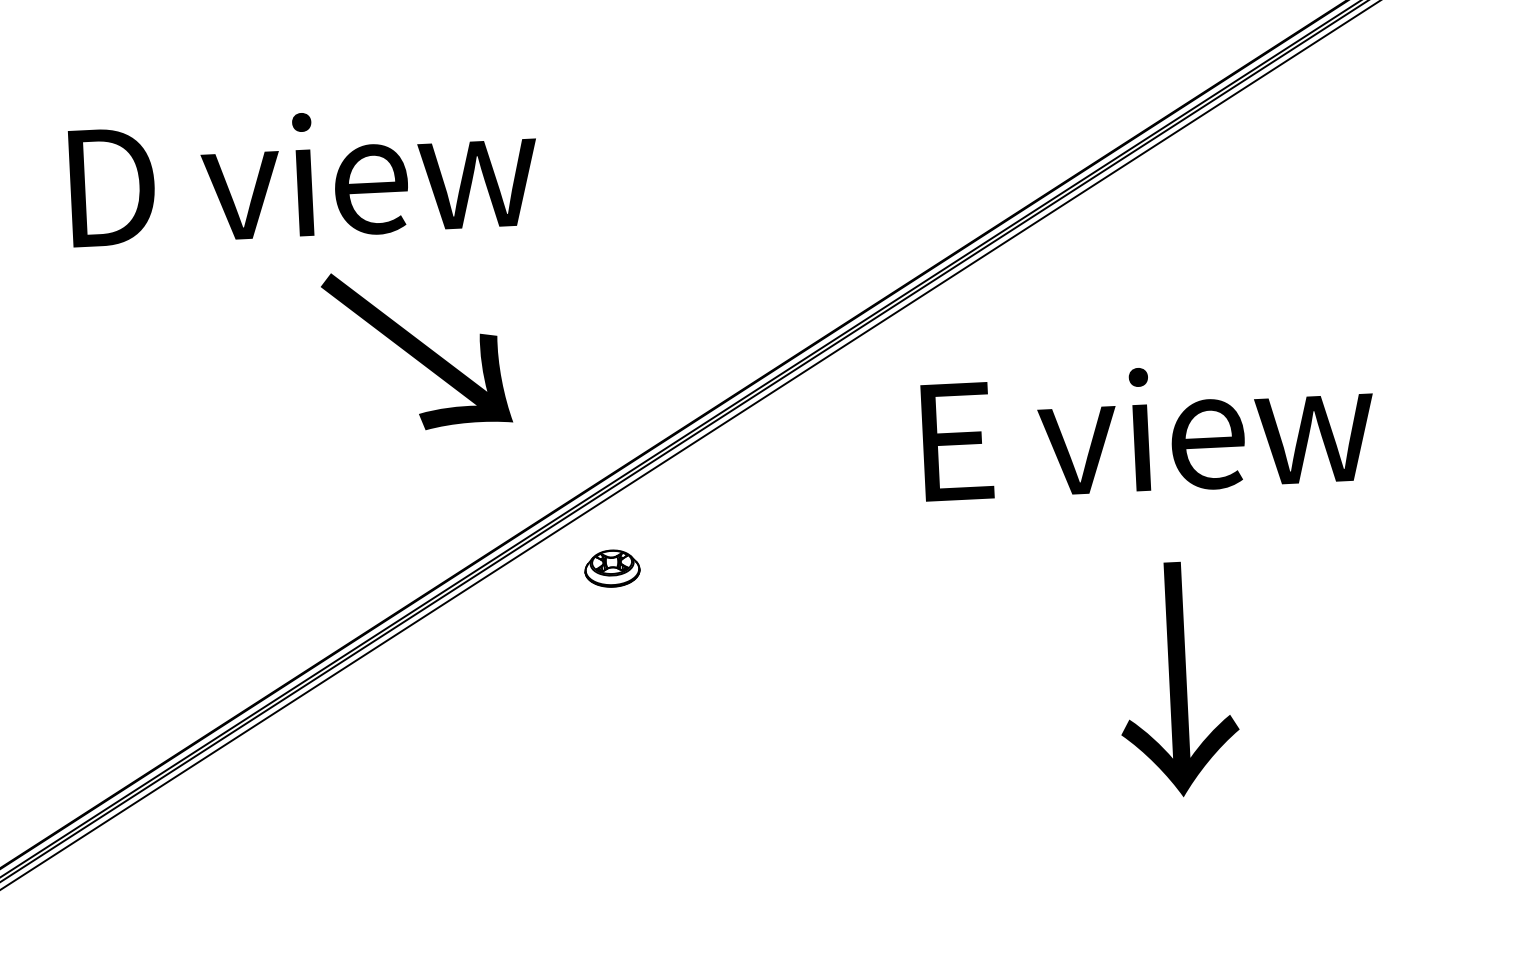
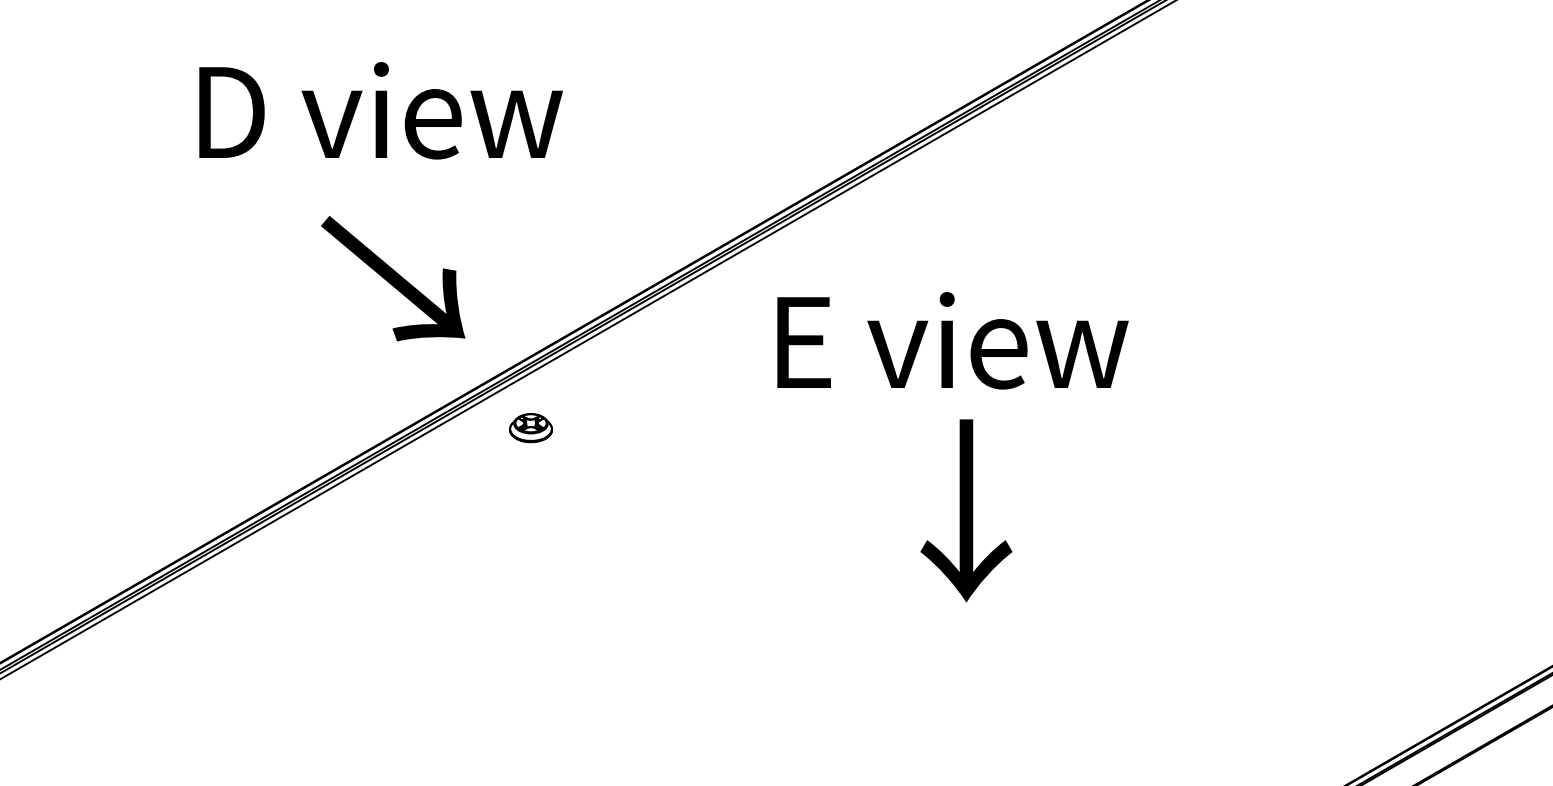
text: (303, 175) -> (380, 110), moved
text: (417, 349) -> (393, 278), moved
text: (1177, 679) -> (966, 510), moved

